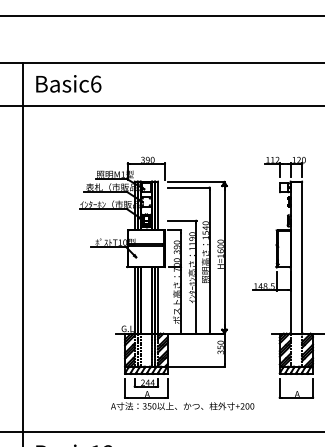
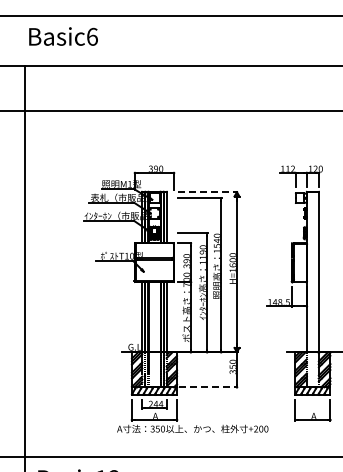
text: (68, 83) -> (63, 36), moved
line: (196, 182) -> (207, 192), solid -> dashed
line: (197, 366) -> (208, 387), solid -> dashed

